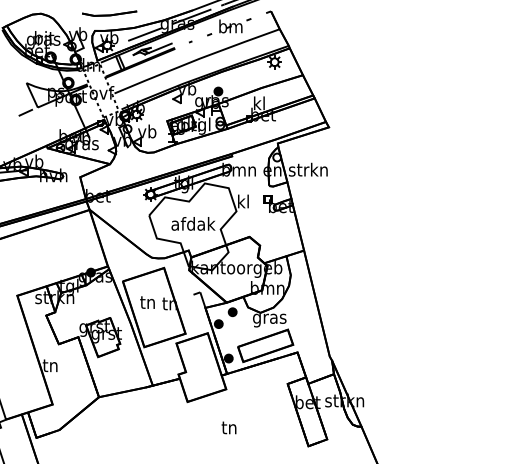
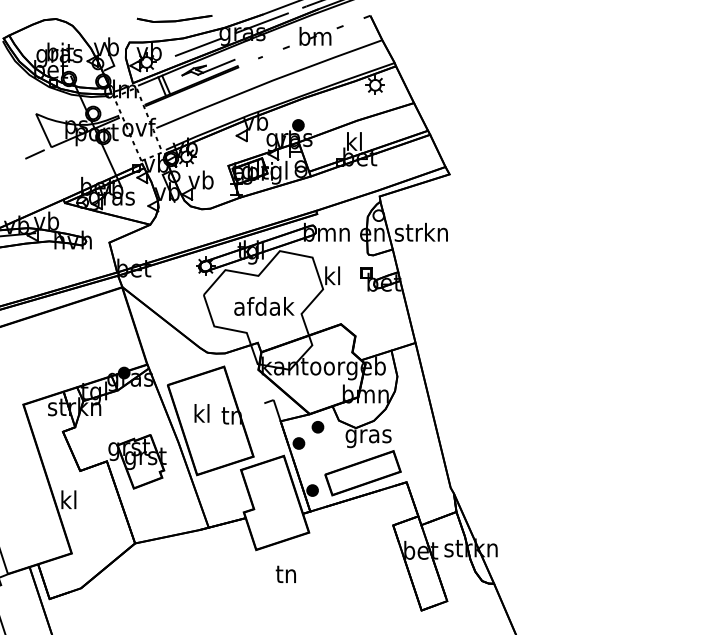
part: (109, 13) -> (174, 18), moved
text: (147, 302) -> (201, 413), tn -> kl
text: (50, 365) -> (68, 499), tn -> kl
text: (228, 427) -> (285, 573), moved

